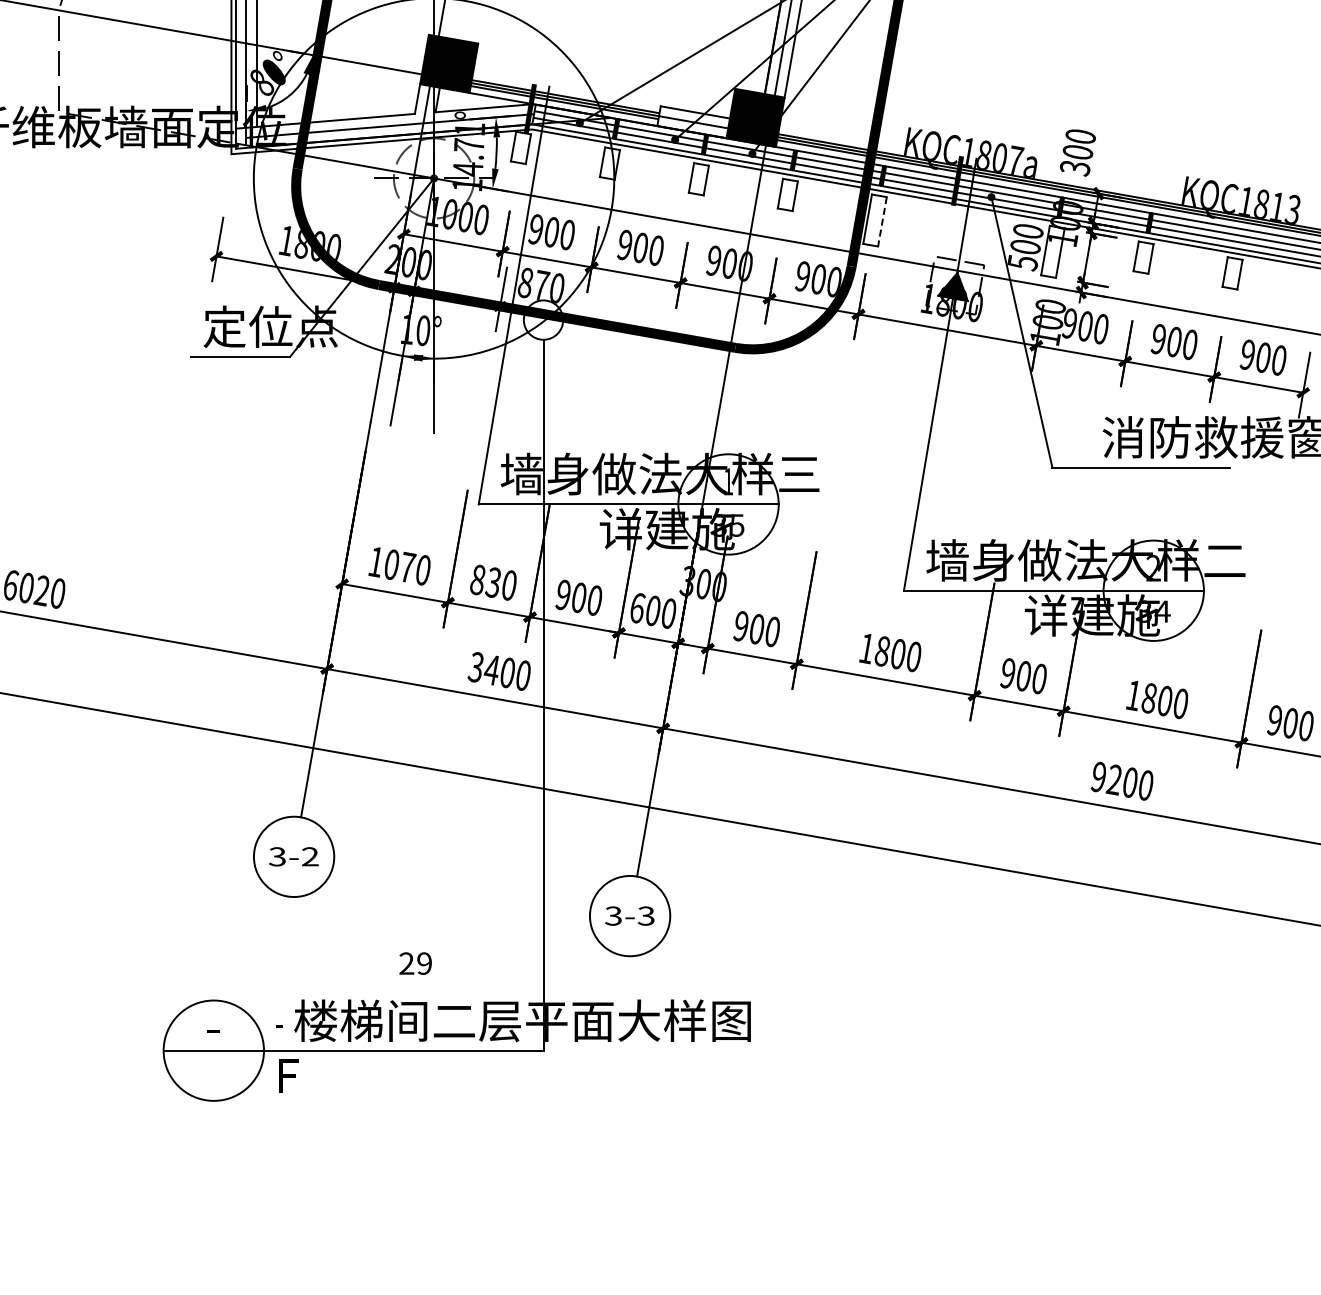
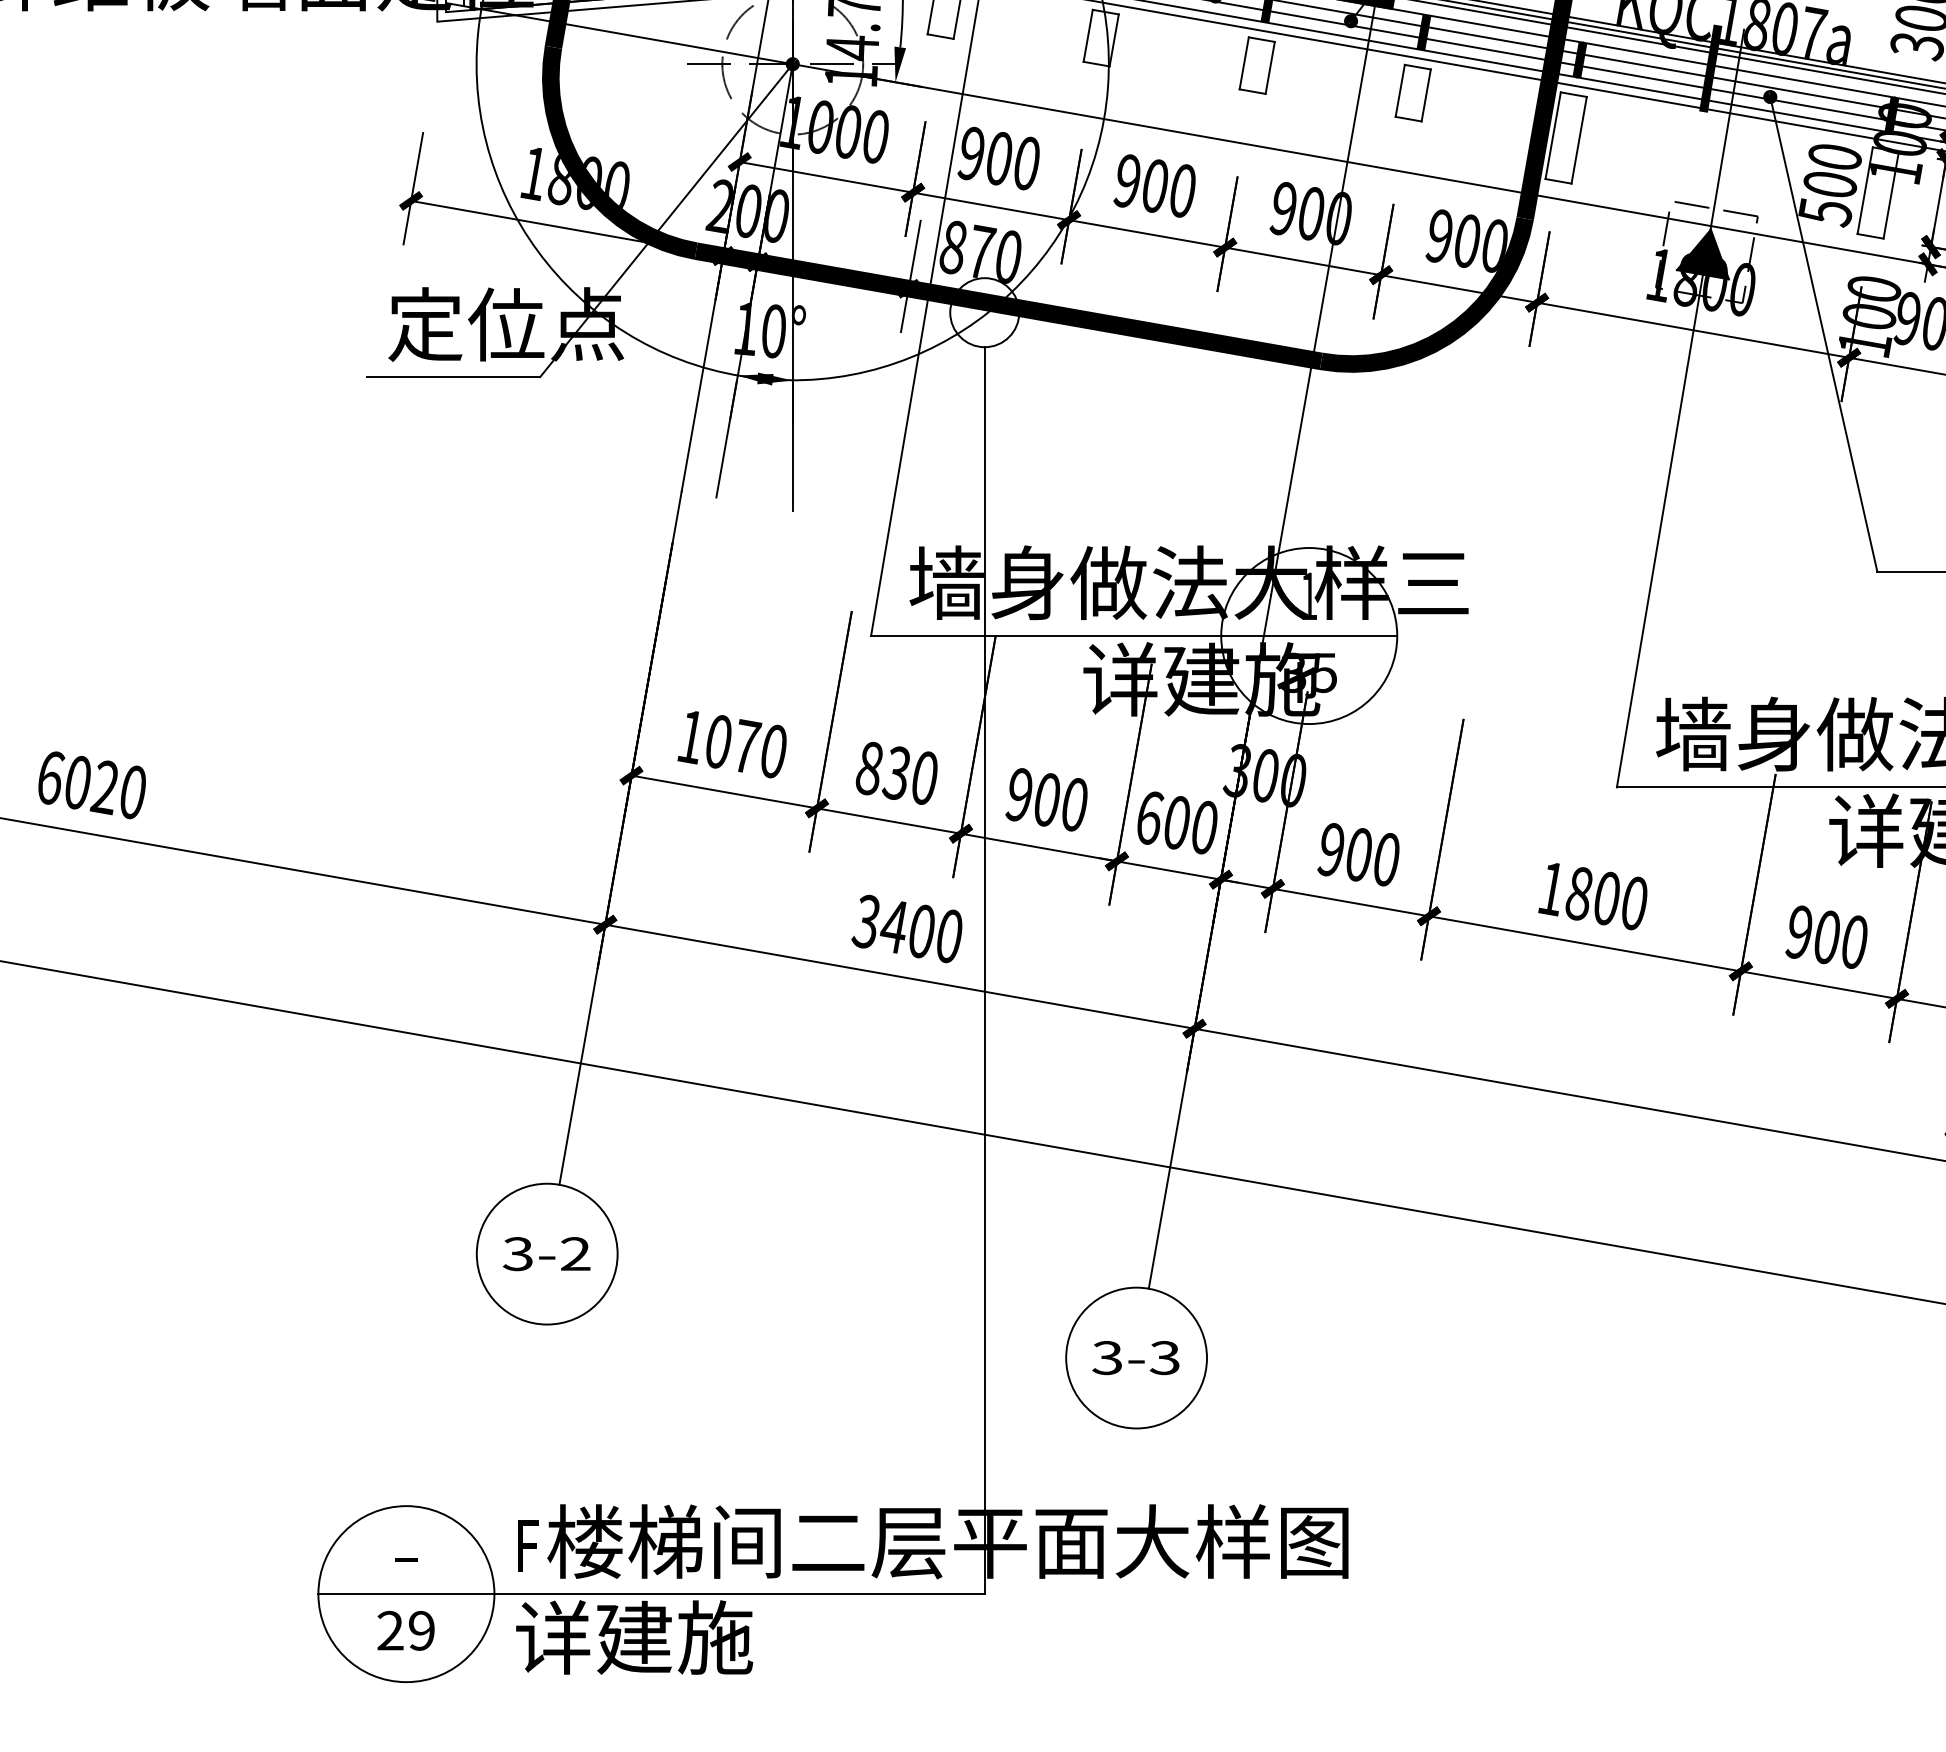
line: (882, 222) -> (1579, 141), dashed -> solid
text: (415, 963) -> (405, 1630), moved
text: (282, 1022) -> (526, 1544), - -> F
text: (343, 1075) -> (633, 1637), F -> 详建施

